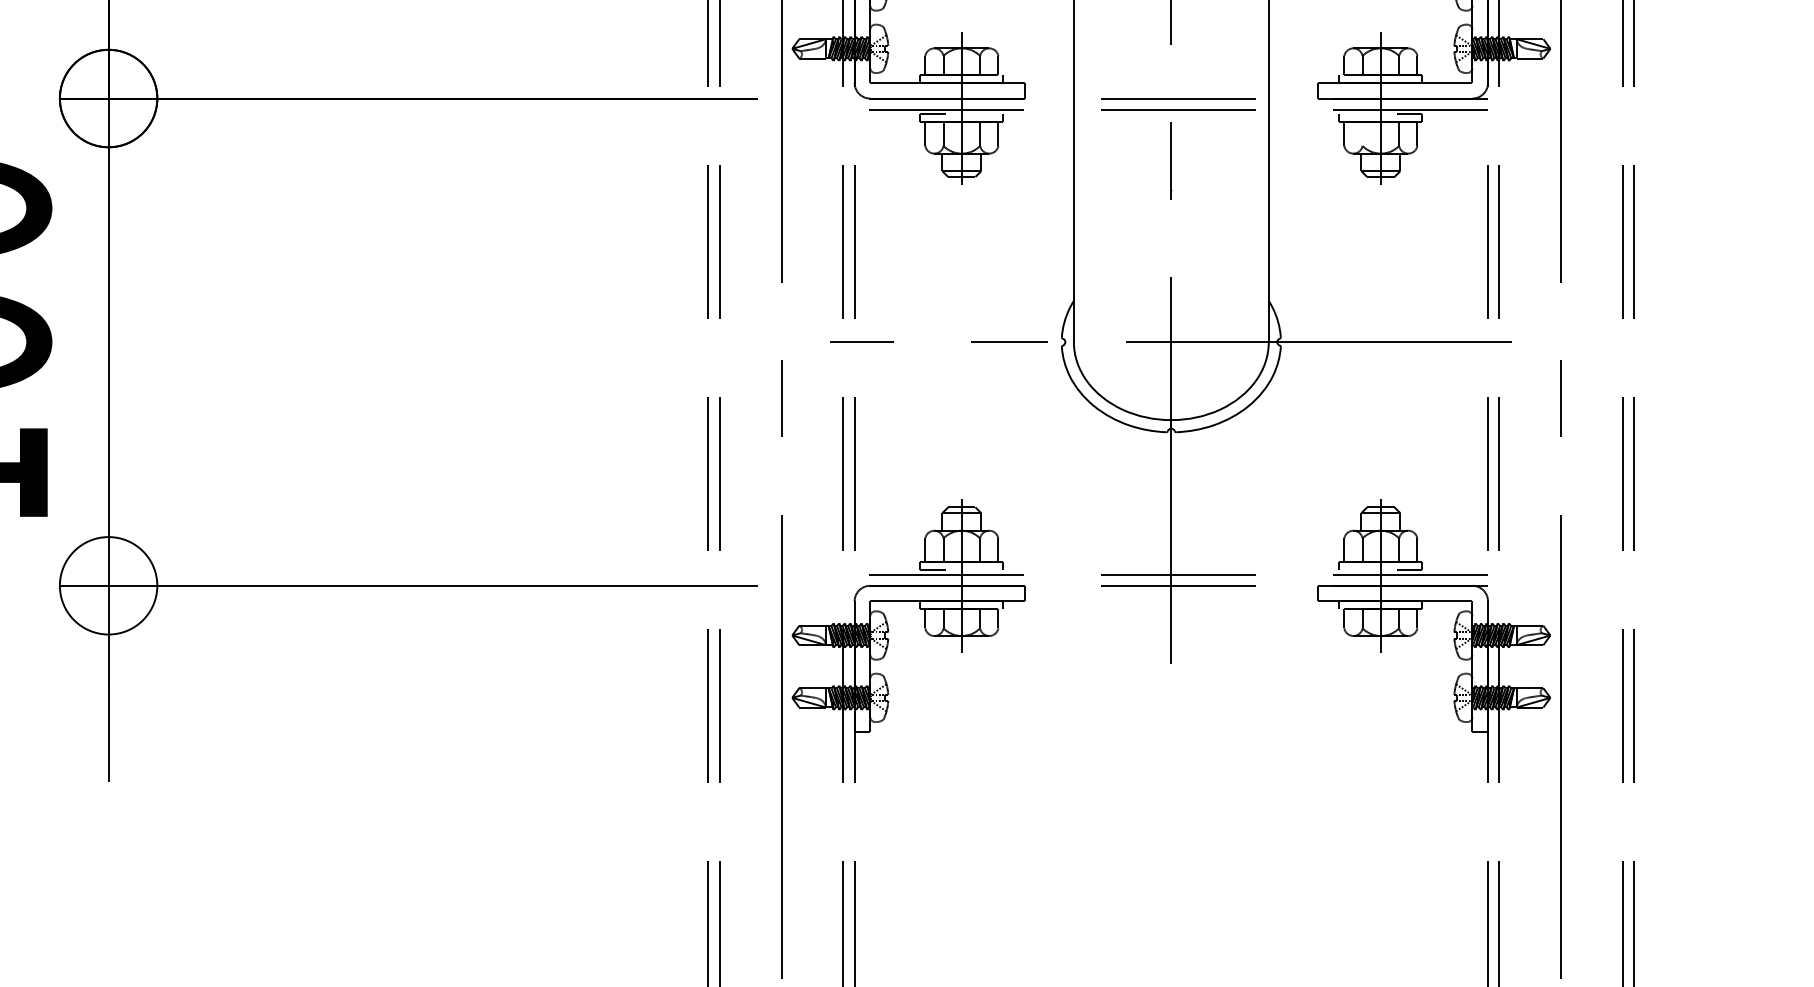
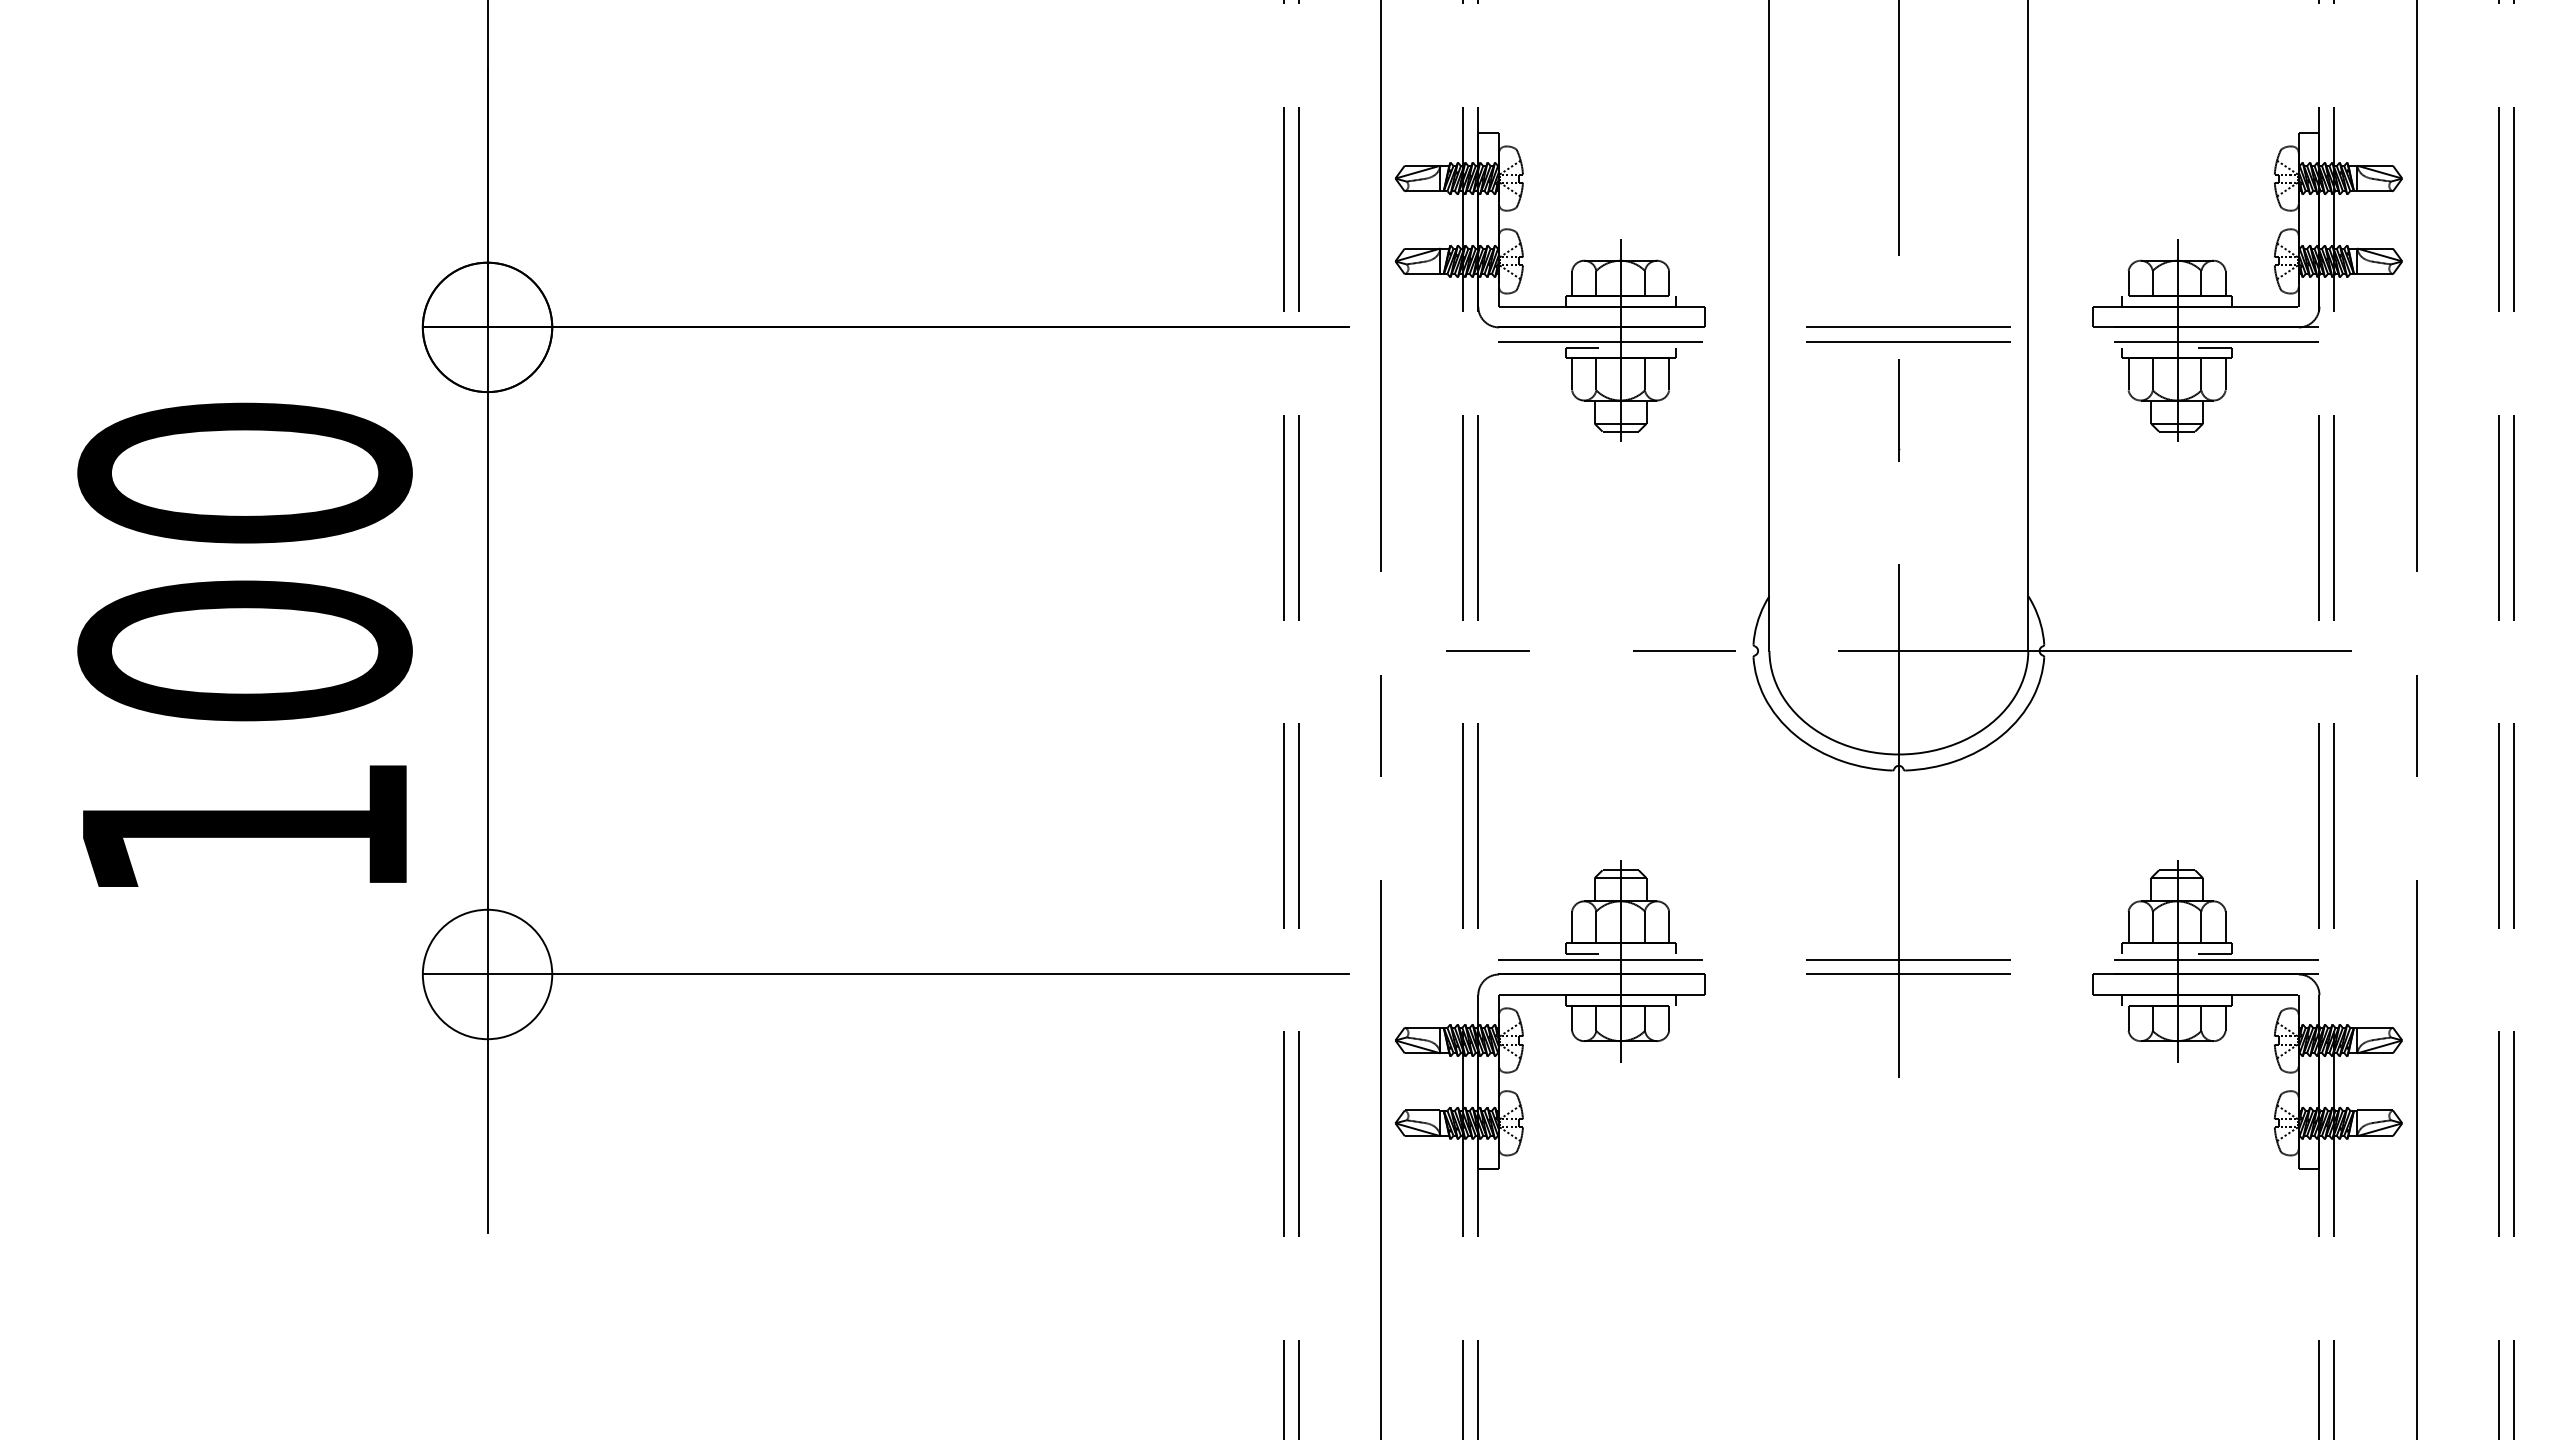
line: (1362, 134) -> (2152, 374), added

